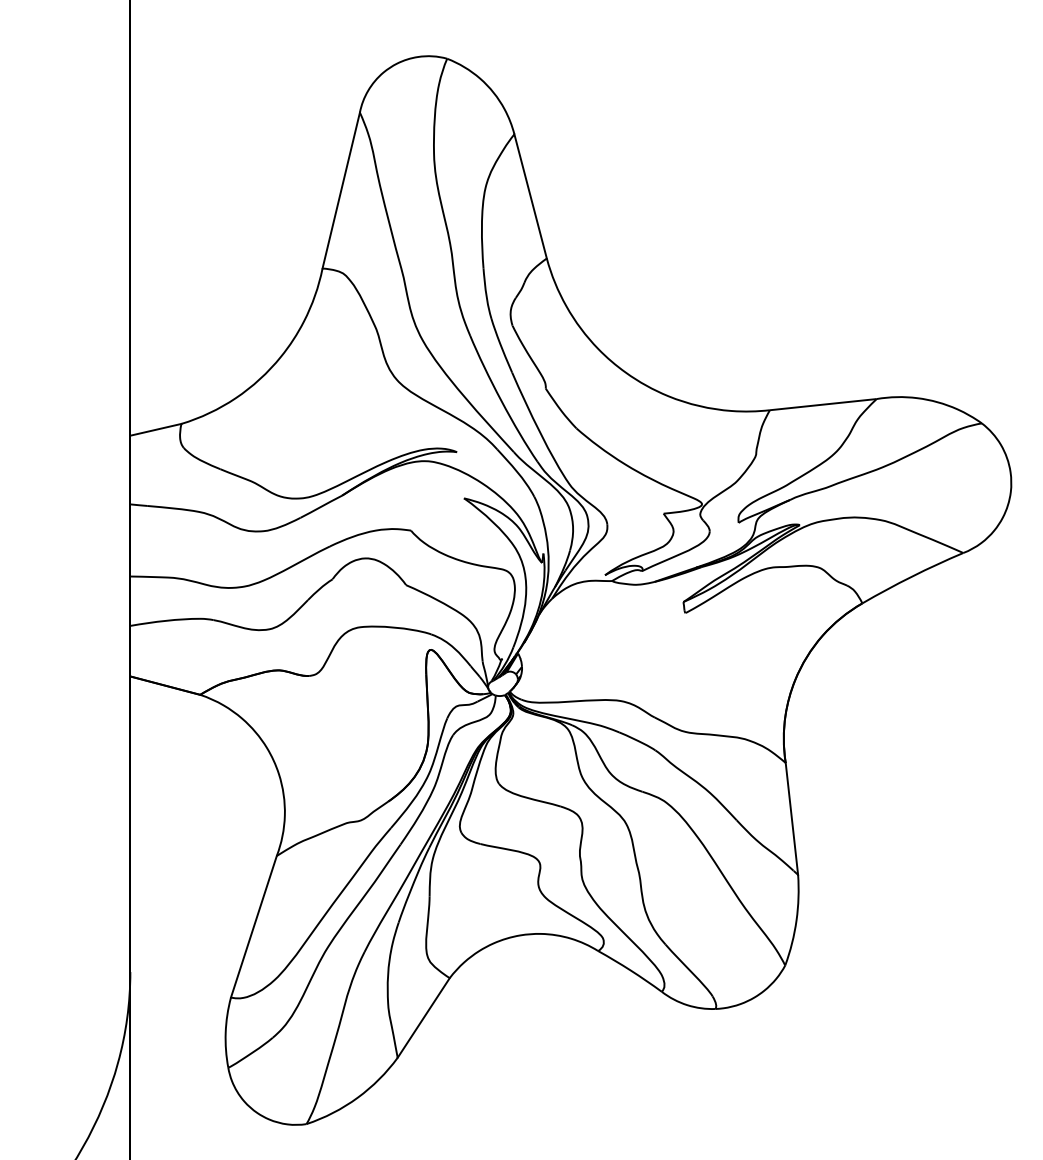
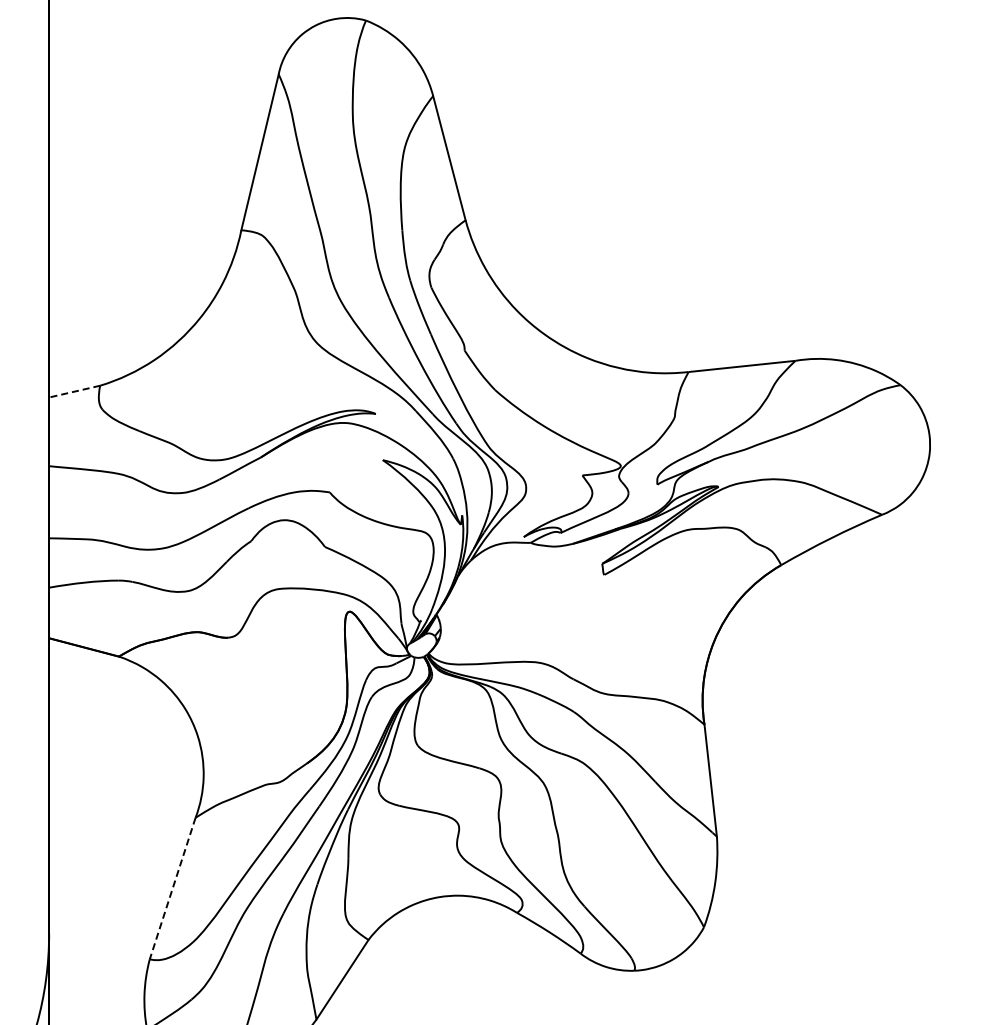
line: (155, 429) -> (74, 391), solid -> dashed
line: (253, 927) -> (172, 889), solid -> dashed

